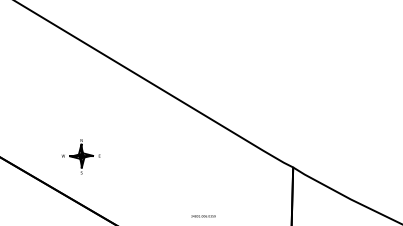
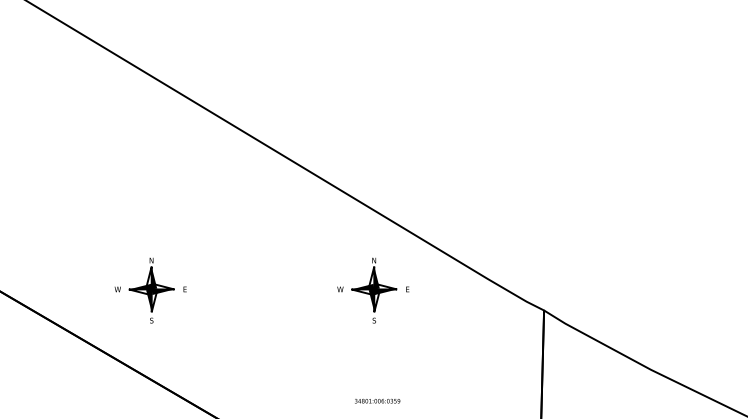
part: (201, 156) -> (374, 290), added

